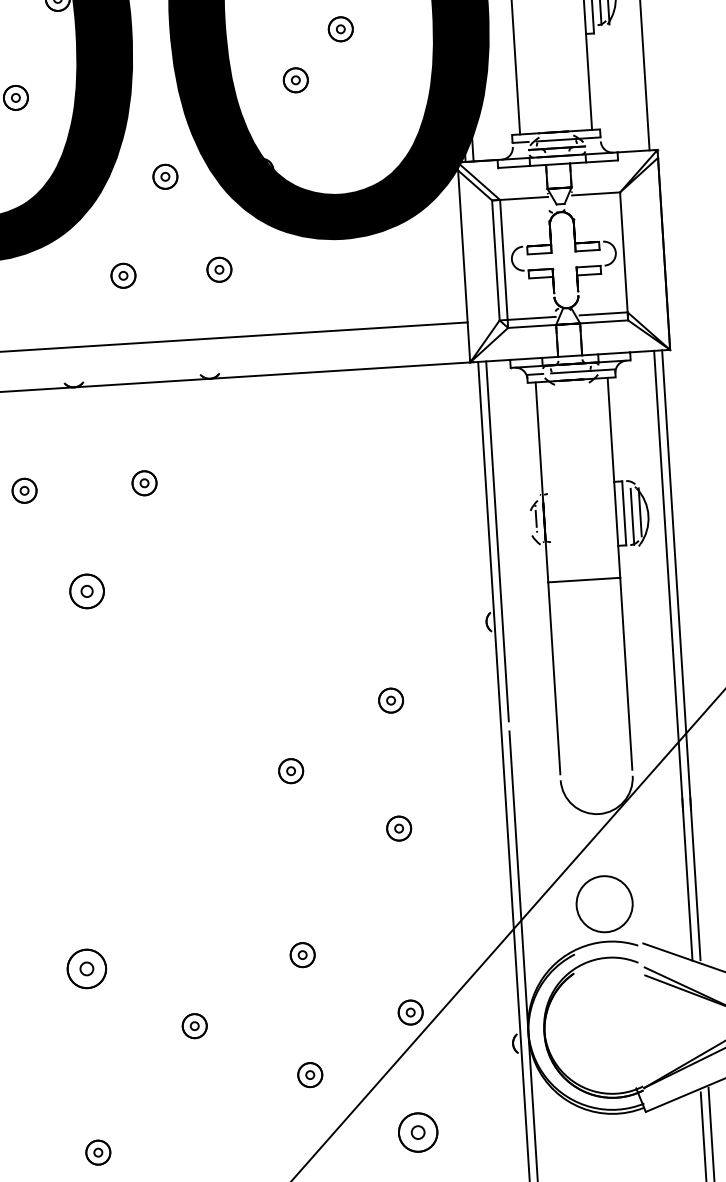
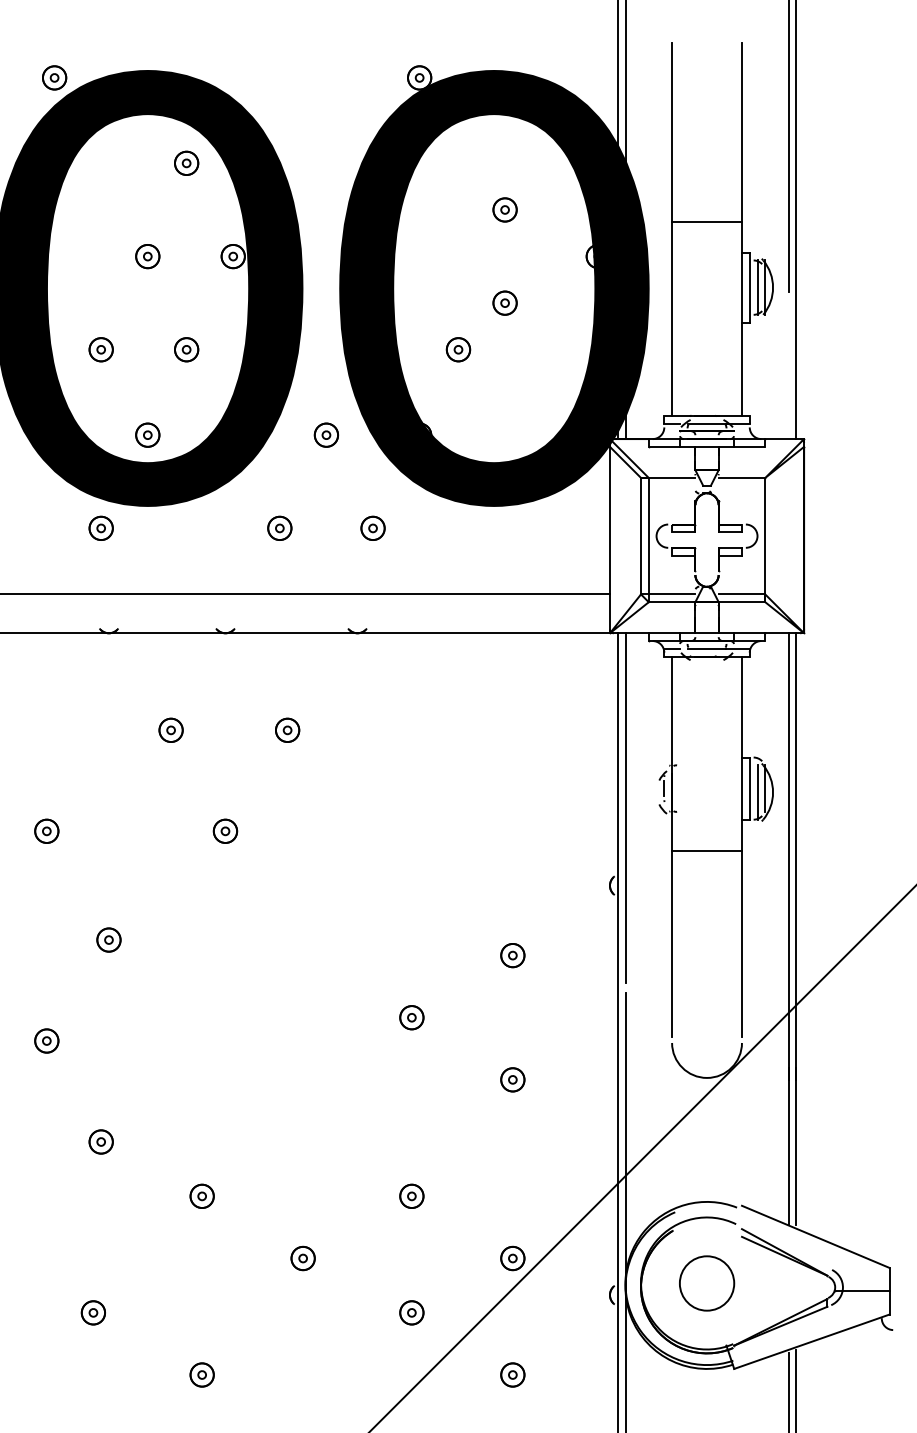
part: (87, 590) -> (225, 830), size x0.71
part: (605, 904) -> (707, 1283), moved
part: (86, 967) -> (201, 1195), size x0.62
part: (417, 1132) -> (512, 1374), size x0.62

